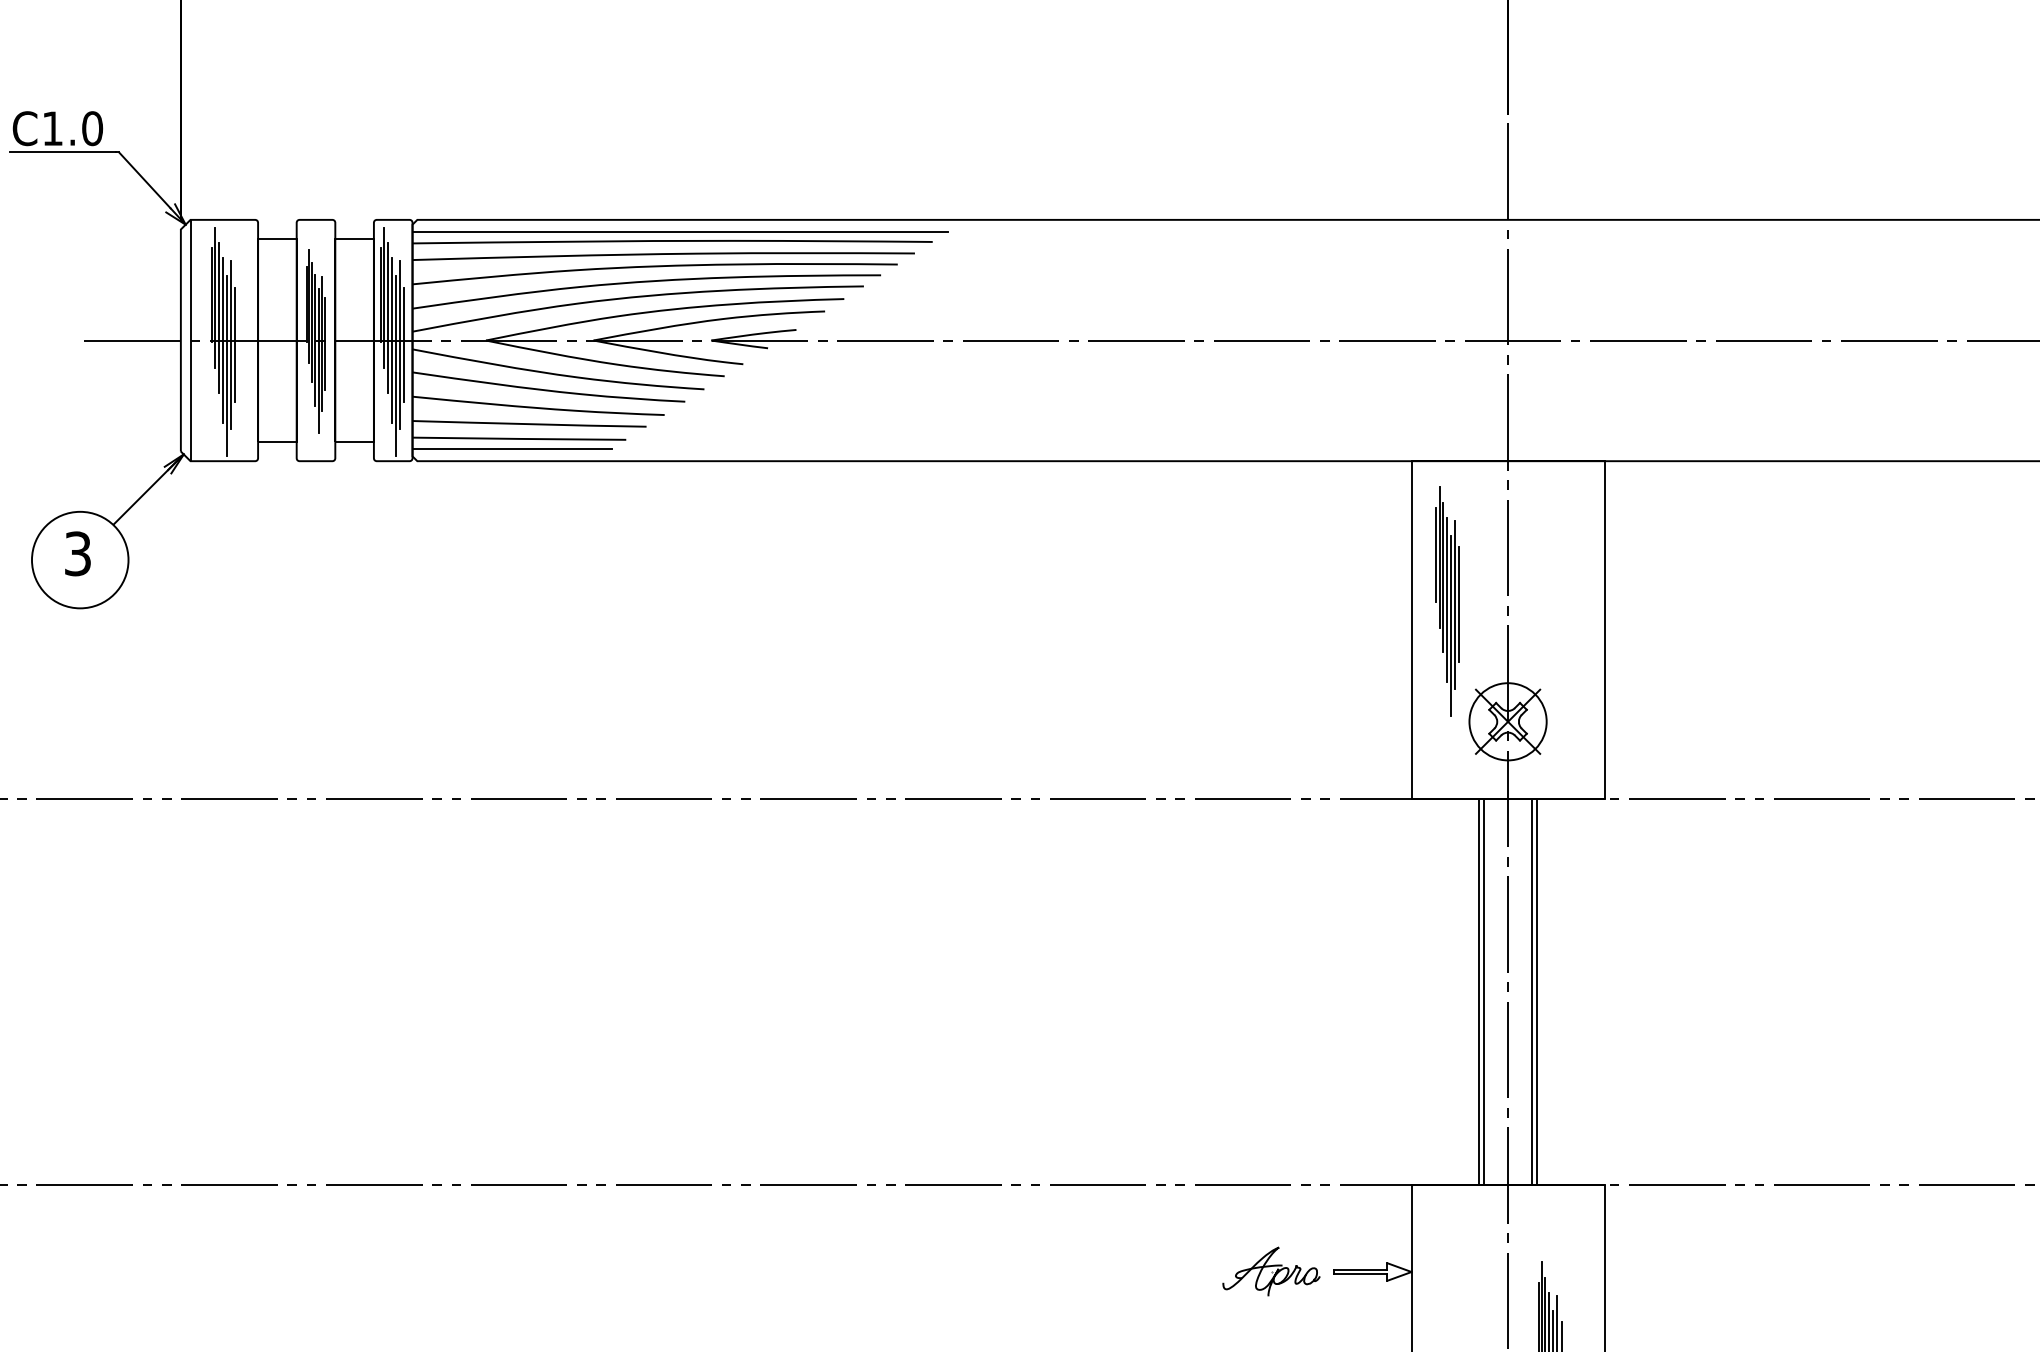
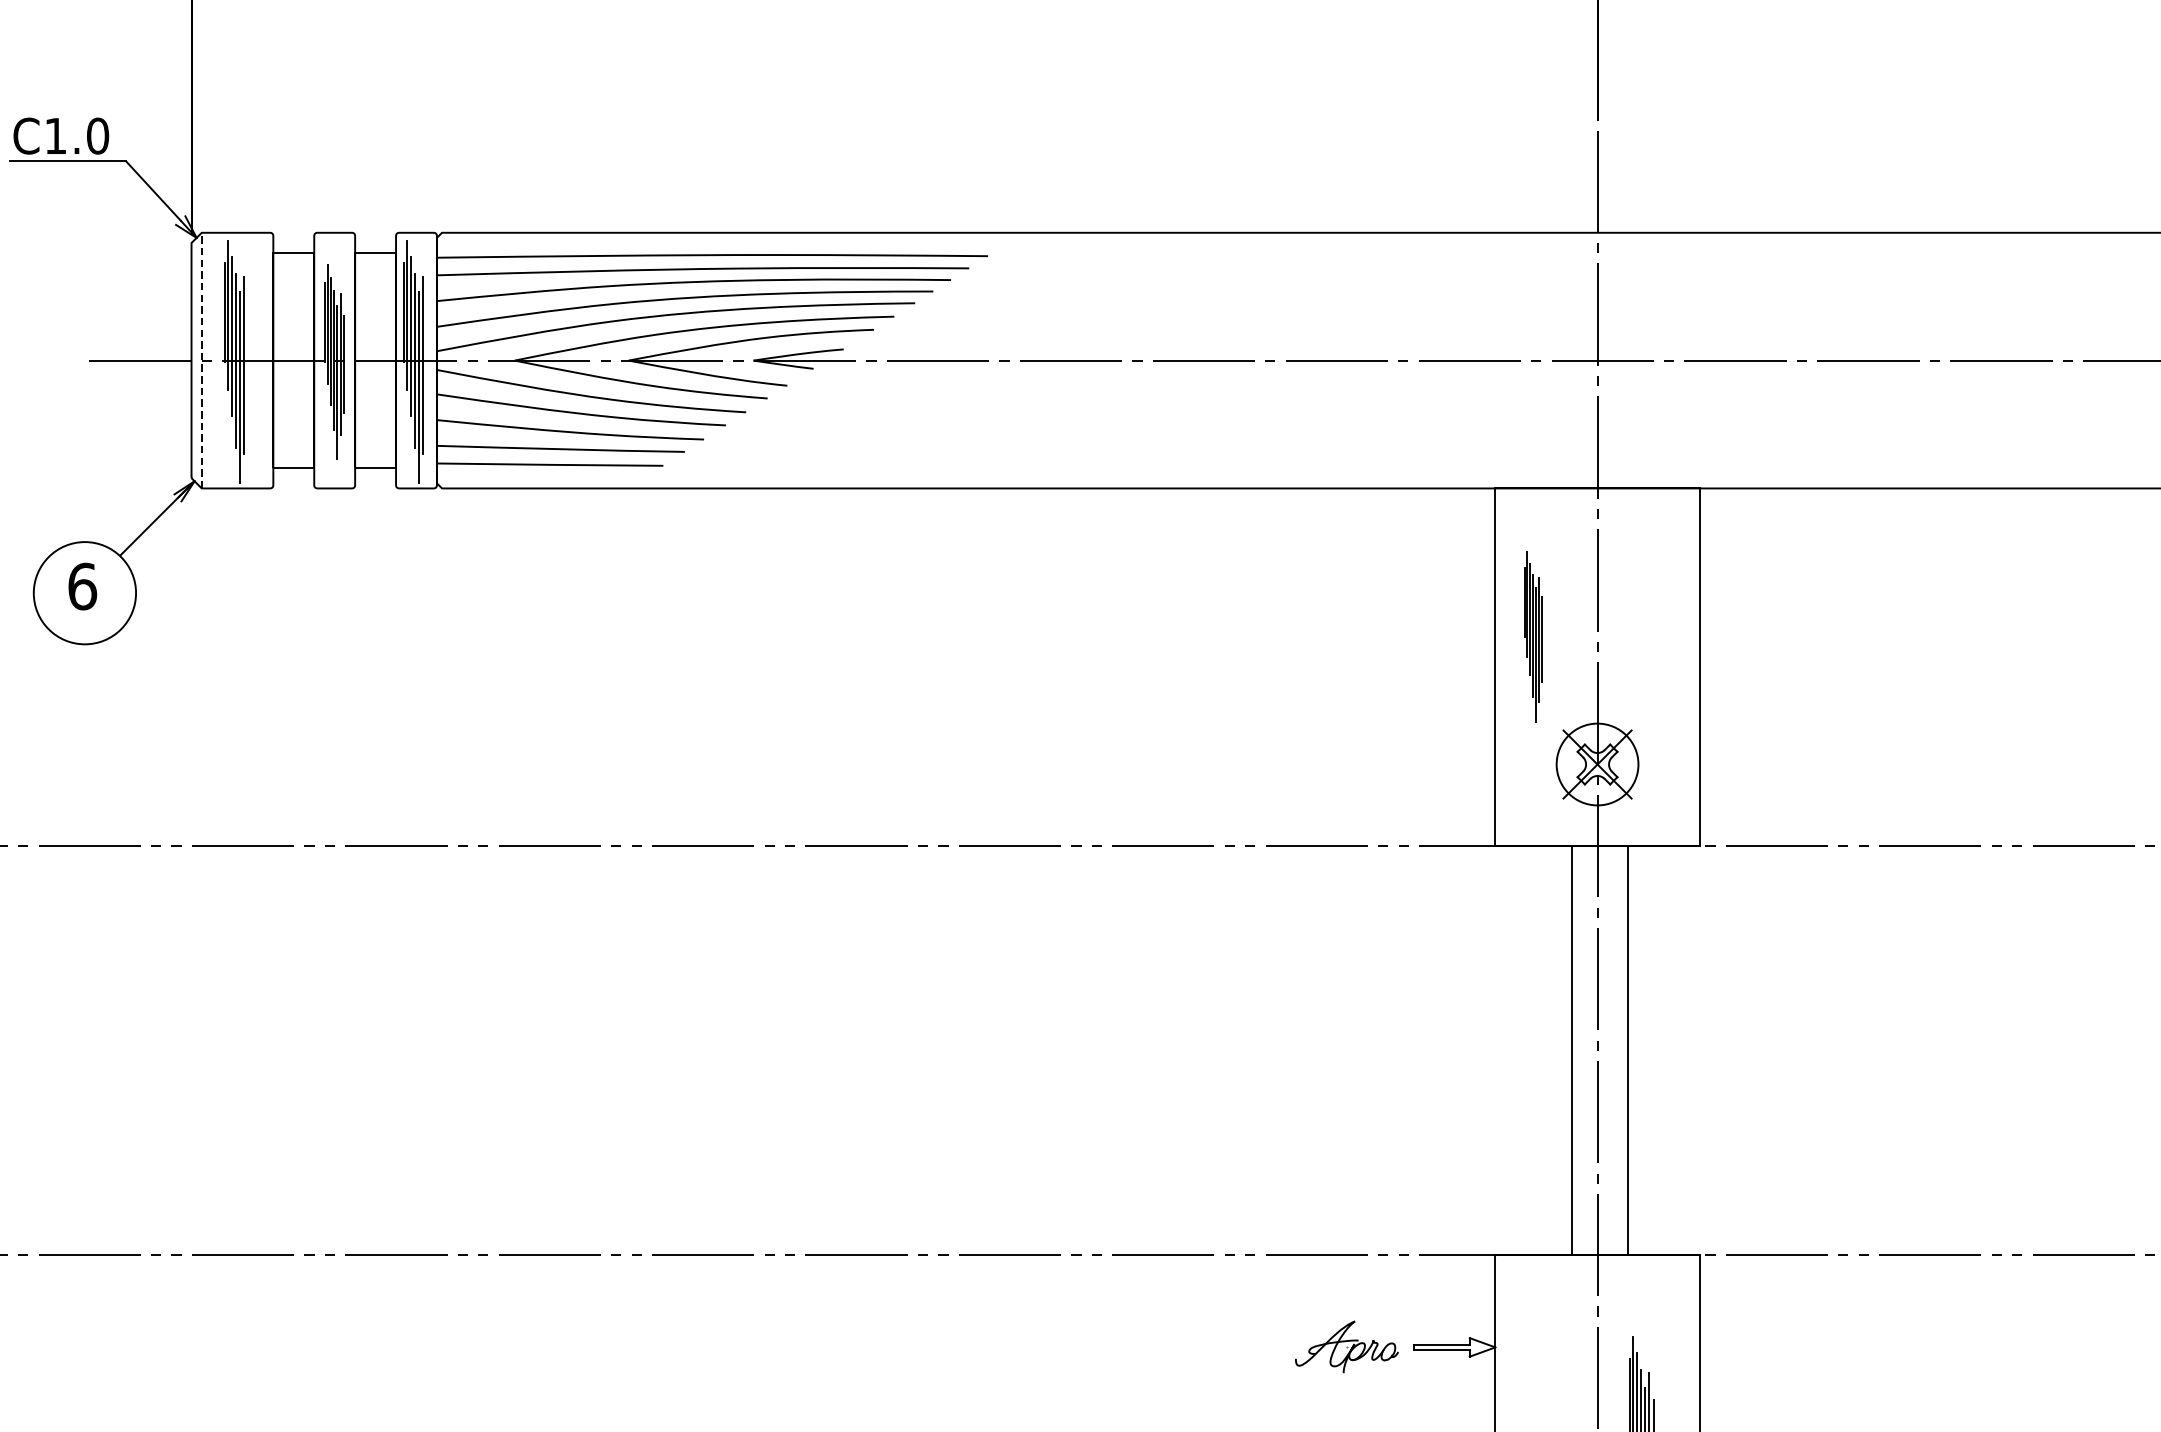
line: (680, 231) -> (720, 245), removed
line: (190, 340) -> (201, 360), solid -> dashed
line: (235, 344) -> (249, 364), removed
line: (404, 344) -> (428, 364), removed
line: (511, 449) -> (541, 476), removed
text: (77, 553) -> (82, 586), 3 -> 6
part: (1447, 601) -> (1533, 637), size x0.7
line: (1479, 992) -> (1567, 1051), removed
line: (1532, 992) -> (1623, 1051), removed

